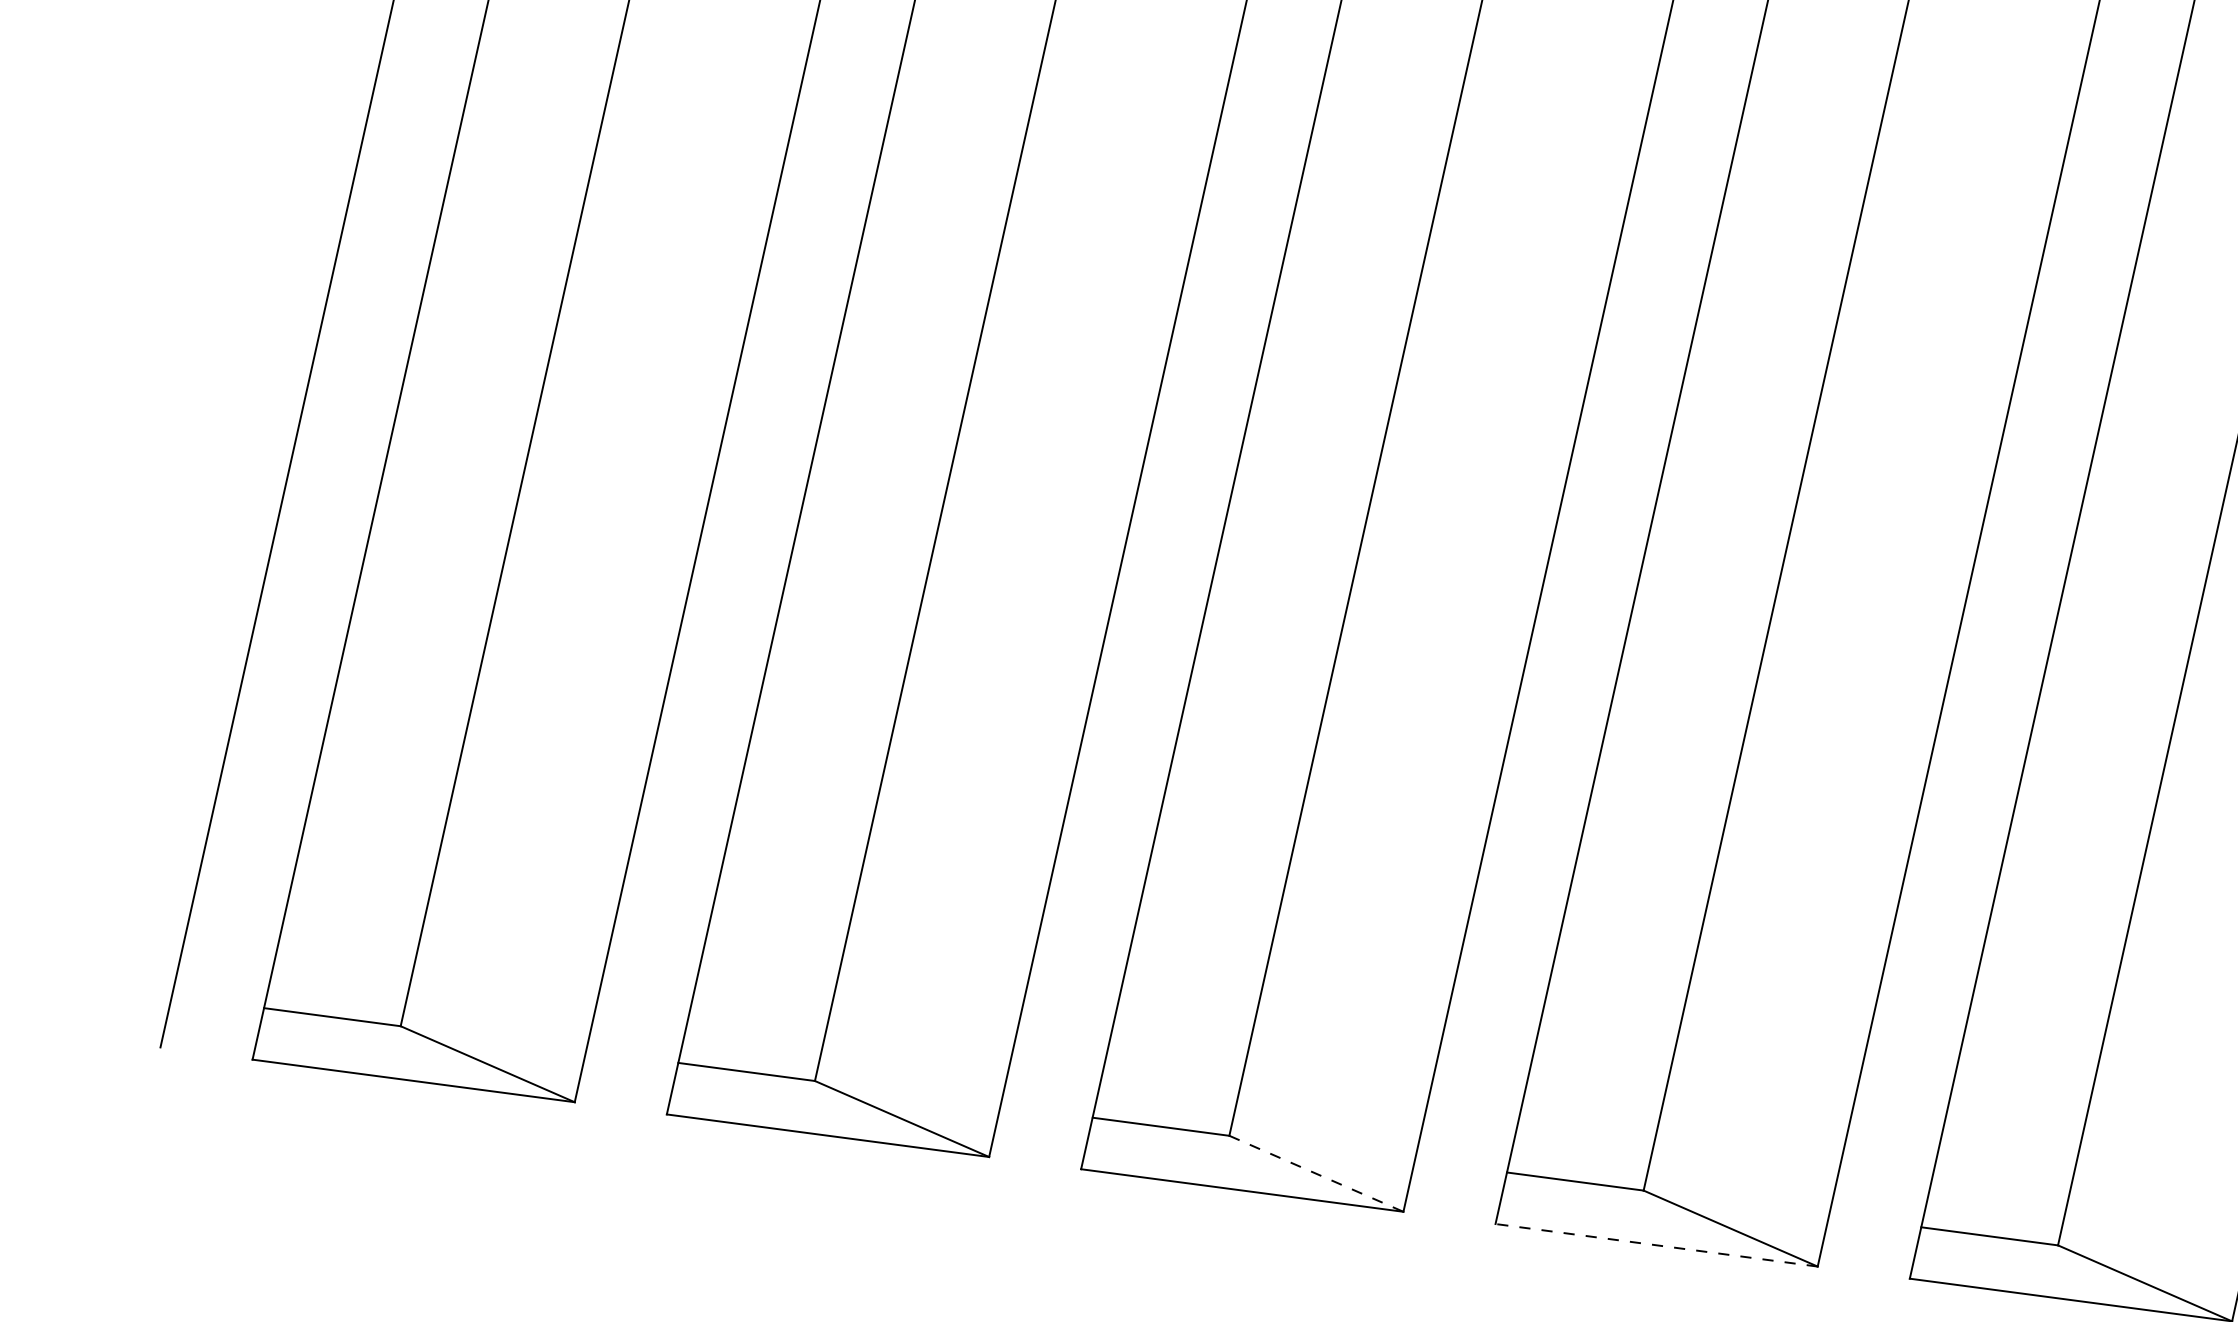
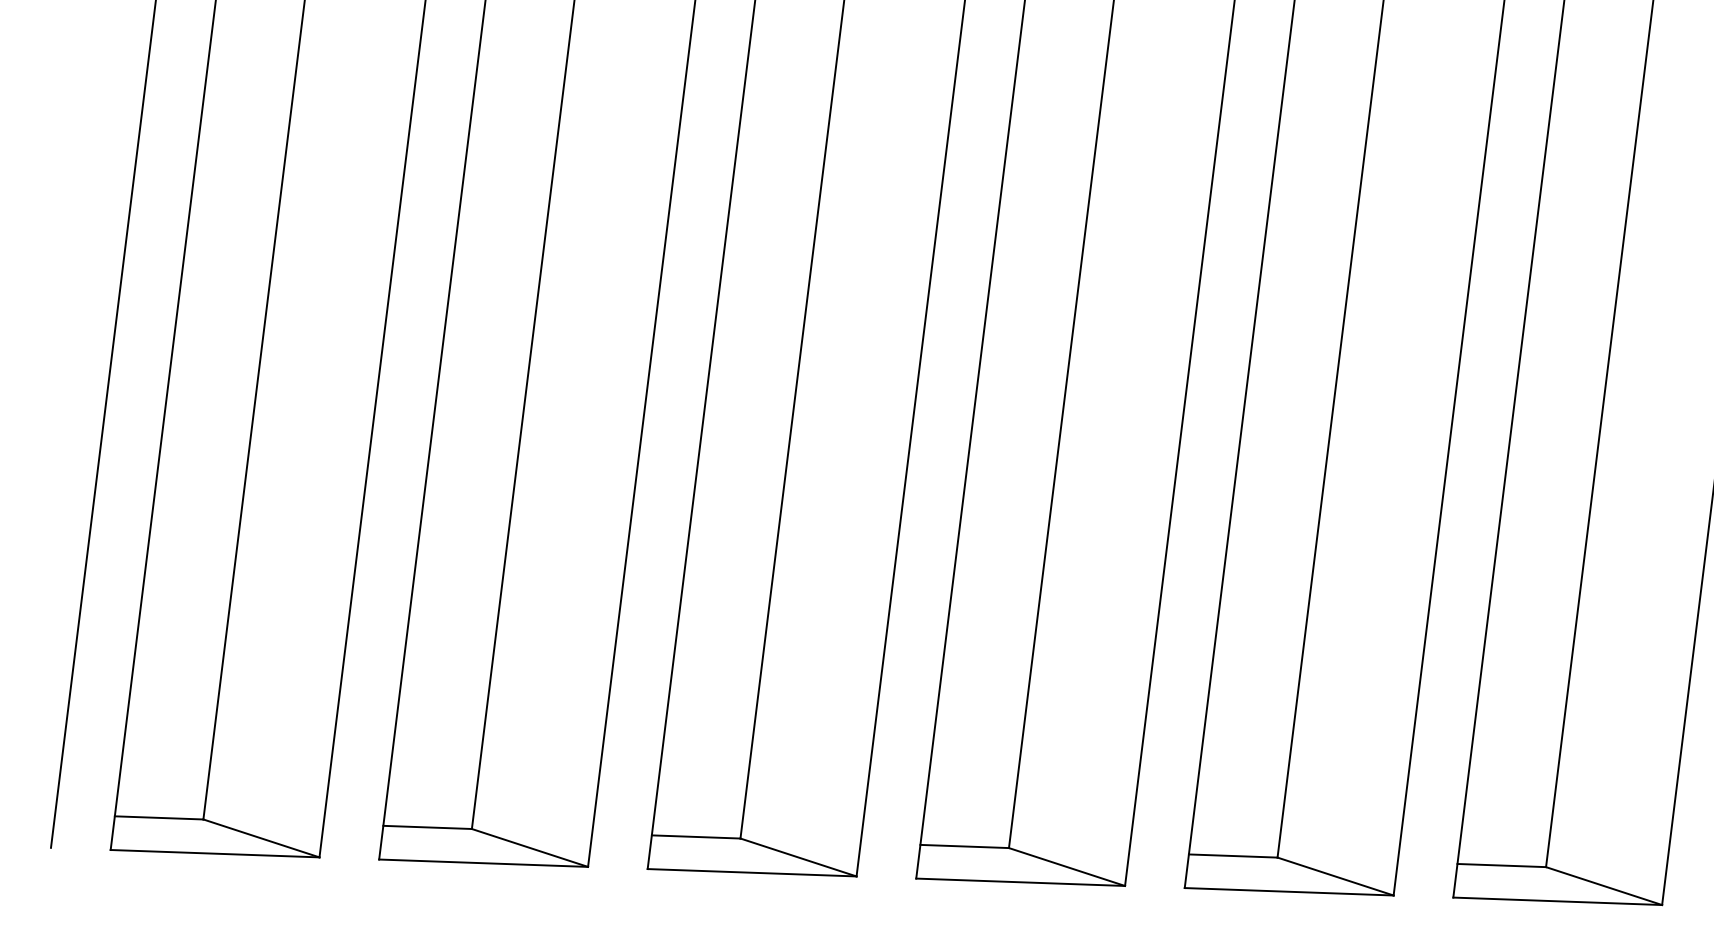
line: (1316, 1173) -> (798, 857), dashed -> solid
line: (1656, 1245) -> (1020, 882), dashed -> solid

